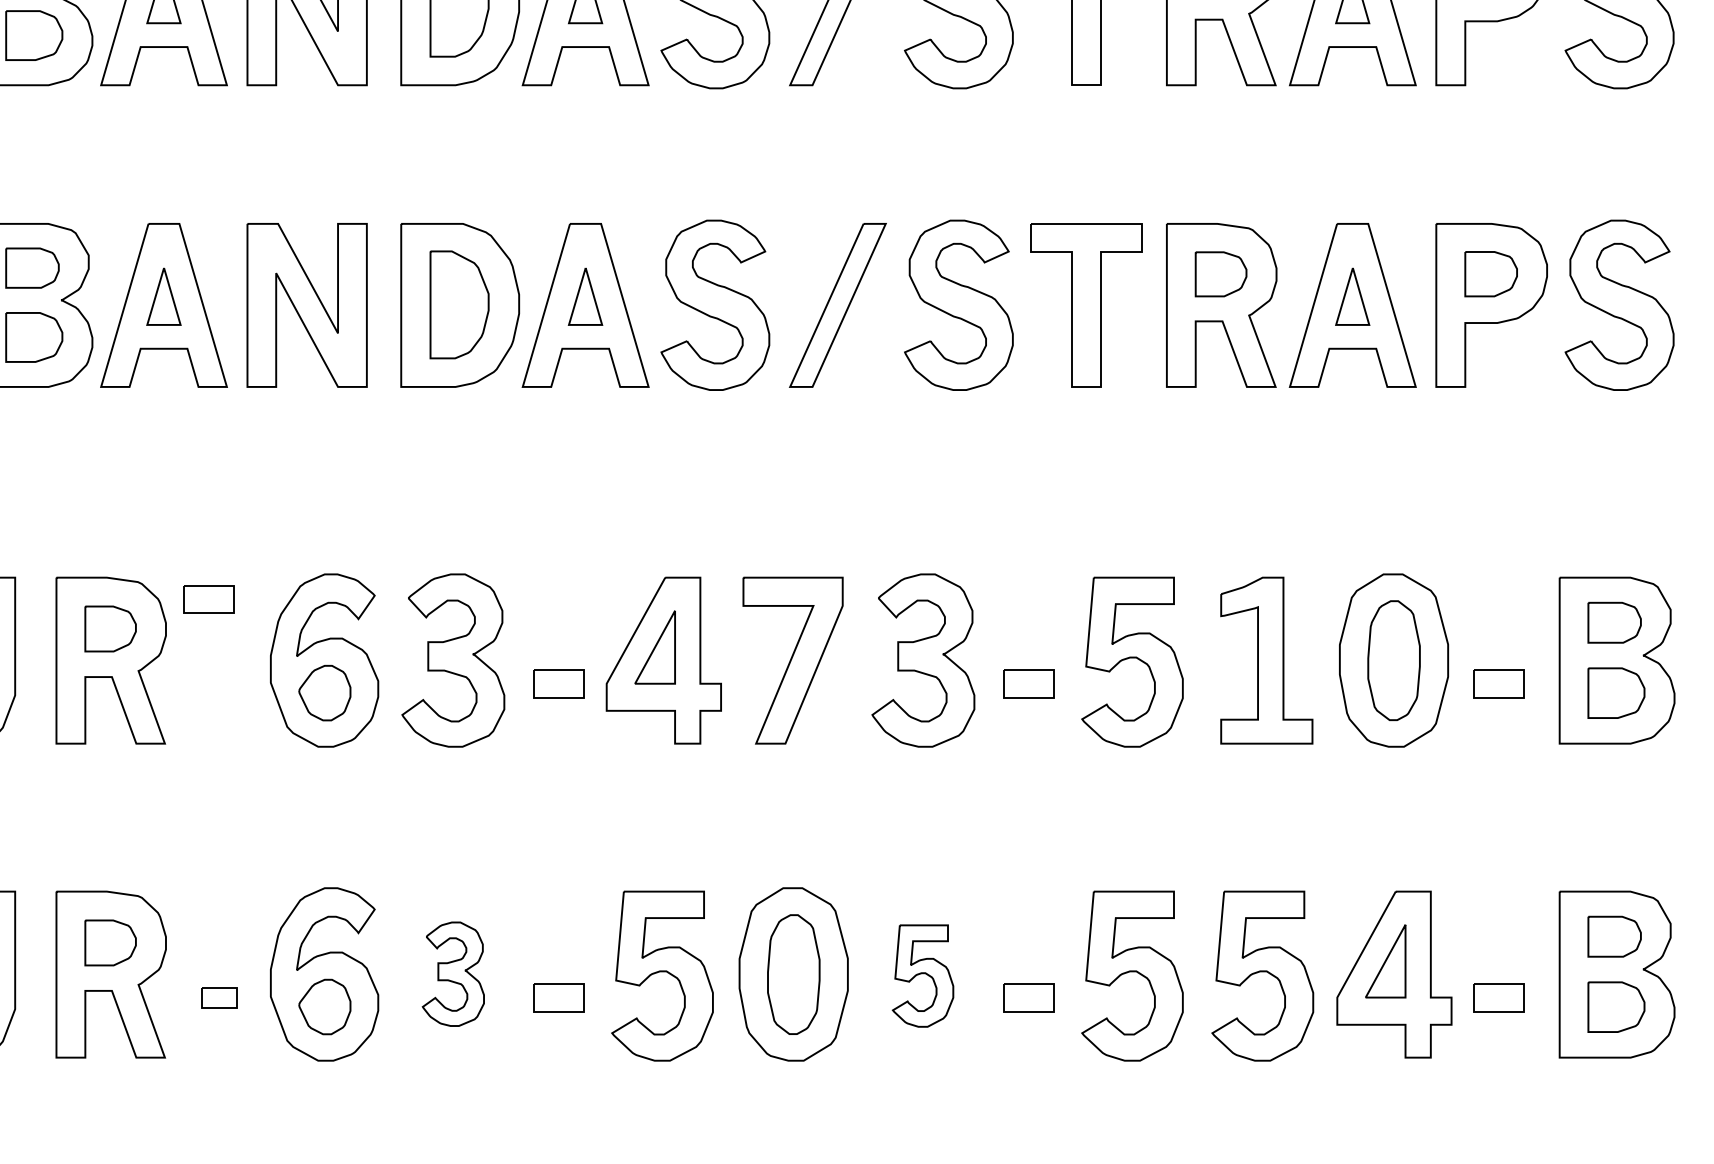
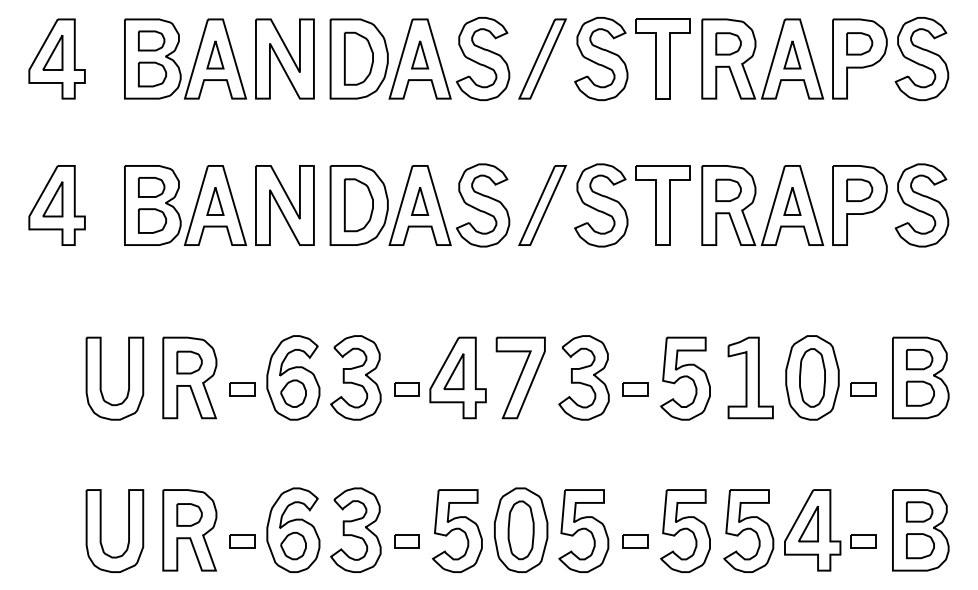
part: (209, 599) -> (242, 389), moved
part: (452, 972) -> (355, 529), size x1.67
part: (922, 974) -> (583, 530), size x1.67
part: (219, 997) -> (242, 541), size x1.43

